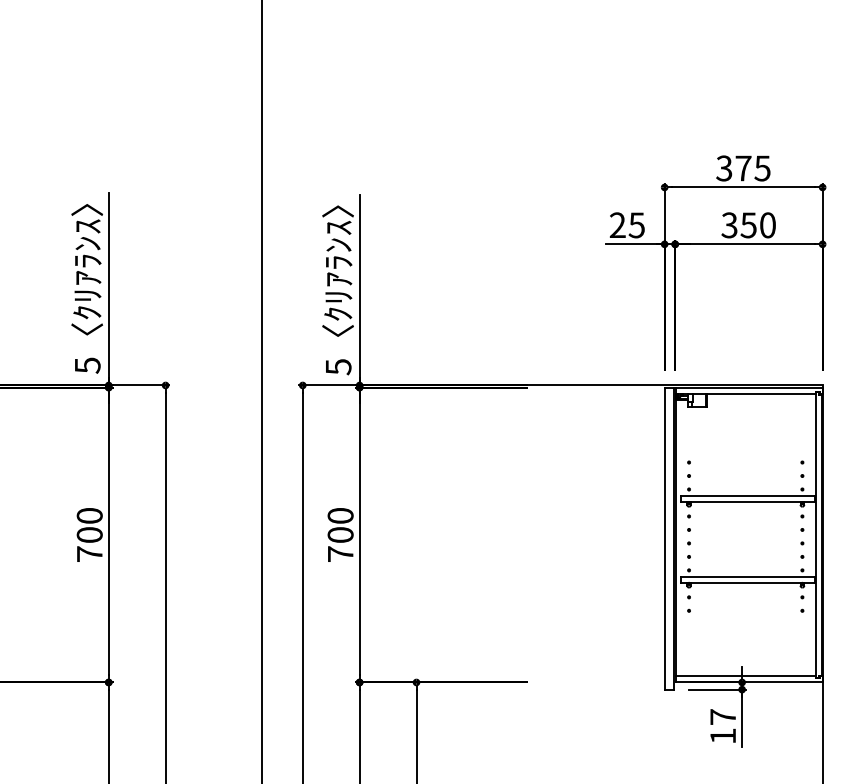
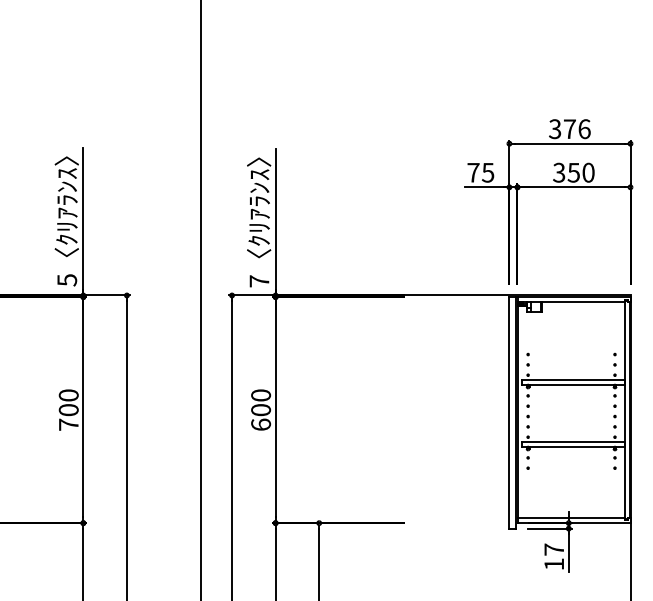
text: (762, 168) -> (584, 129), 375 -> 376
text: (617, 224) -> (473, 172), 25 -> 75
text: (338, 367) -> (259, 281), 5 -> 7
text: (341, 553) -> (261, 424), 700 -> 600

